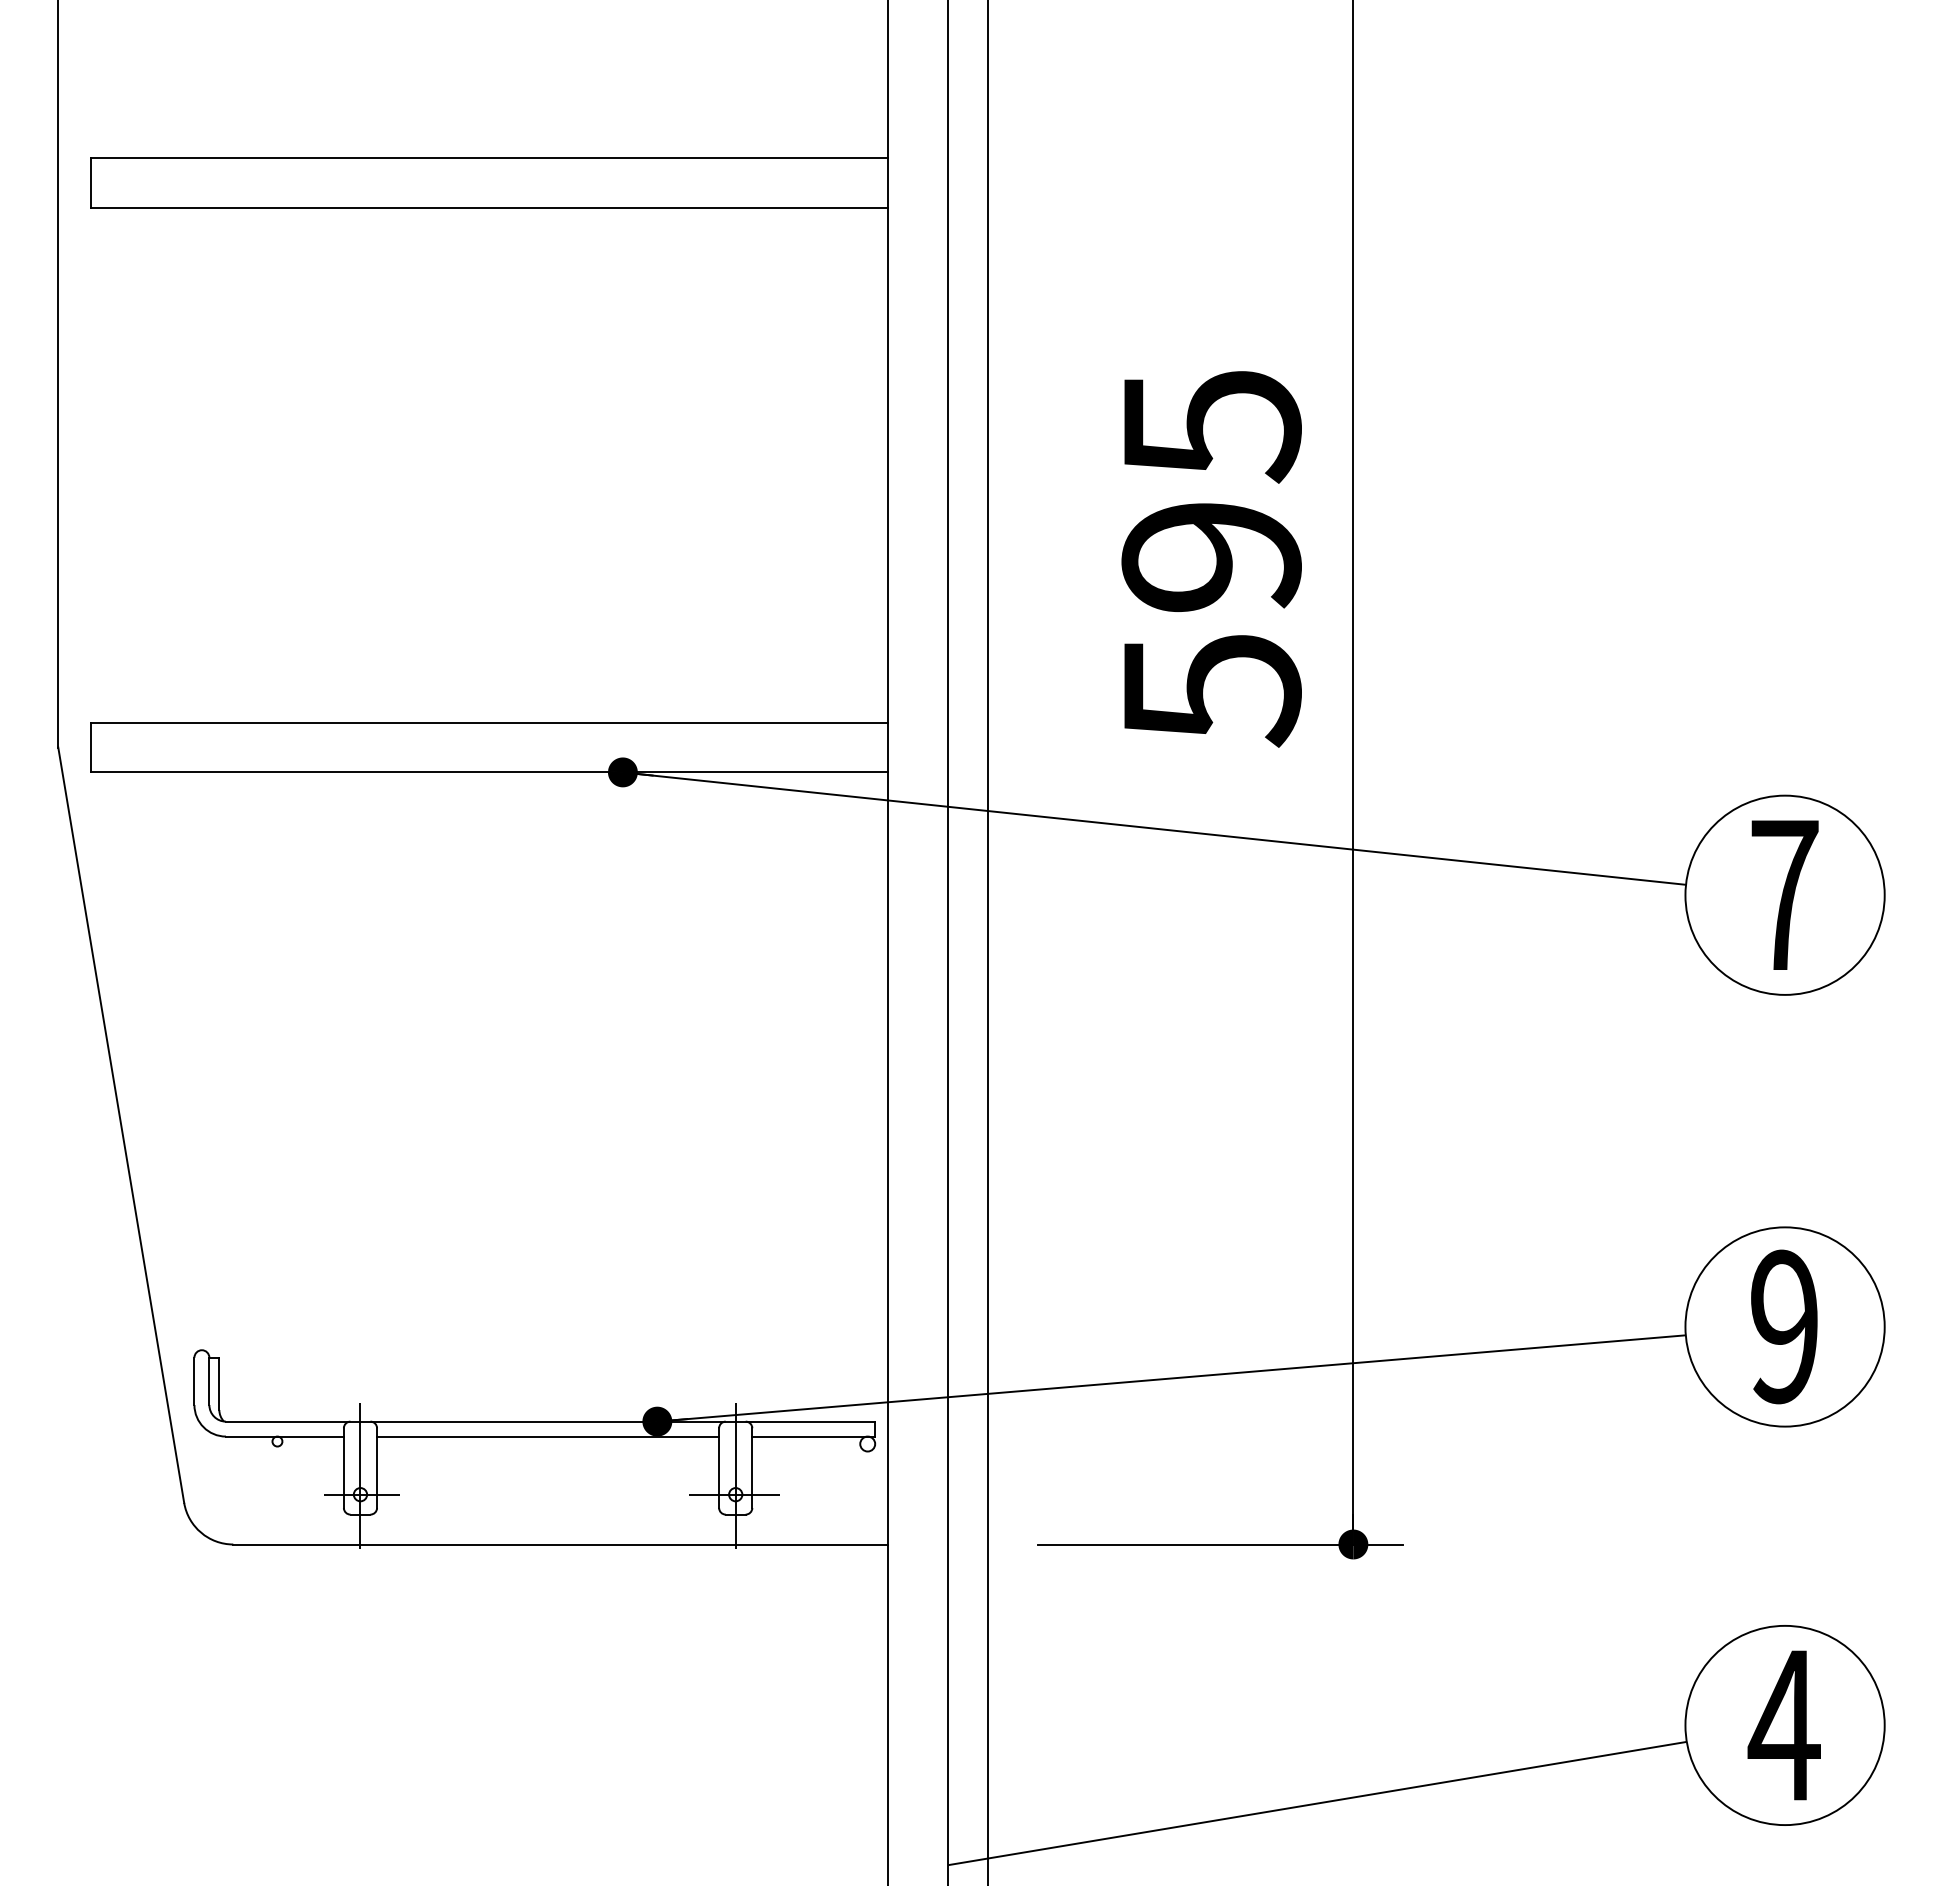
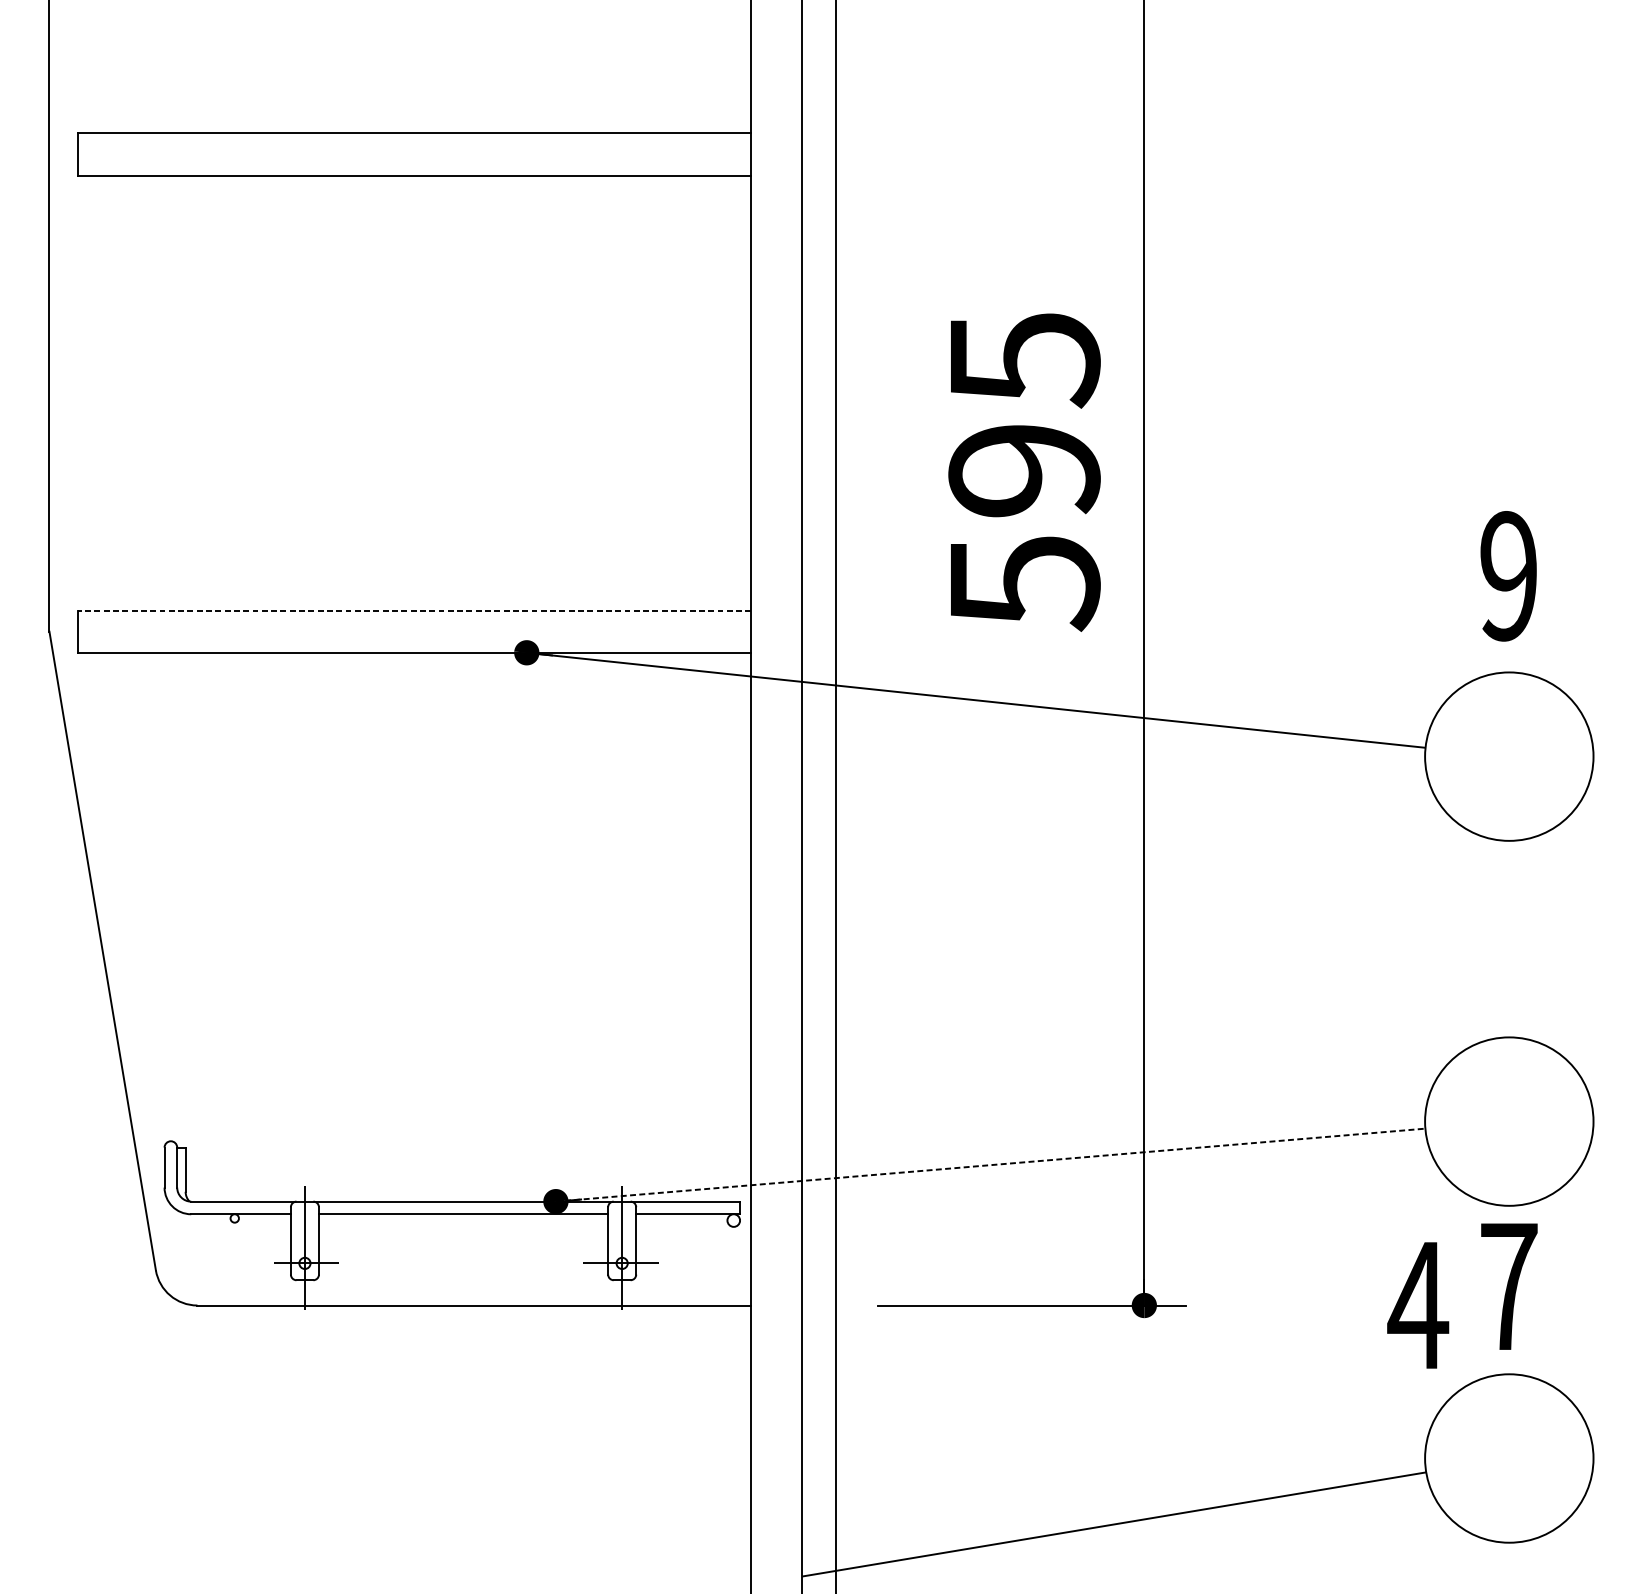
line: (489, 722) -> (414, 610), solid -> dashed
text: (1784, 894) -> (1508, 1286), moved
text: (1784, 1326) -> (1508, 575), moved
line: (1172, 1378) -> (991, 1165), solid -> dashed
text: (1783, 1725) -> (1417, 1305), moved

